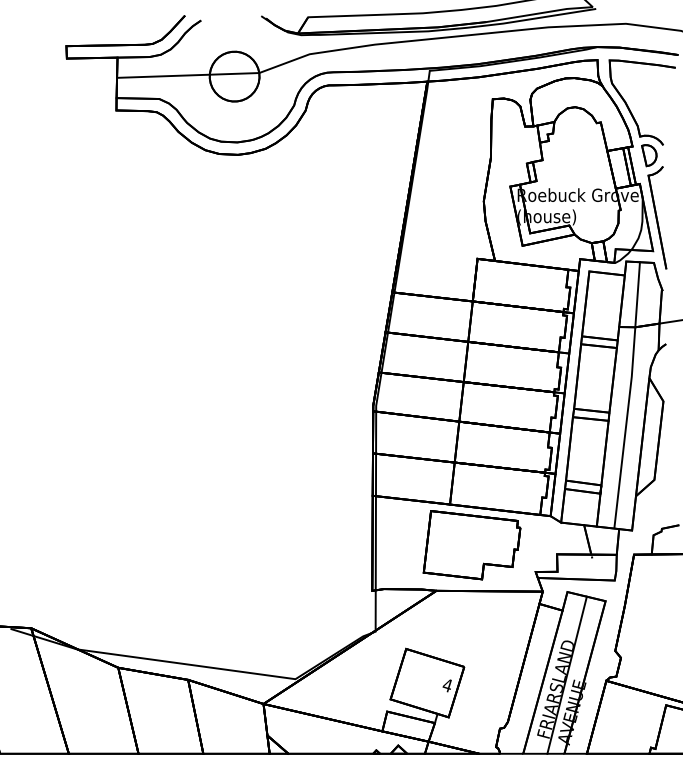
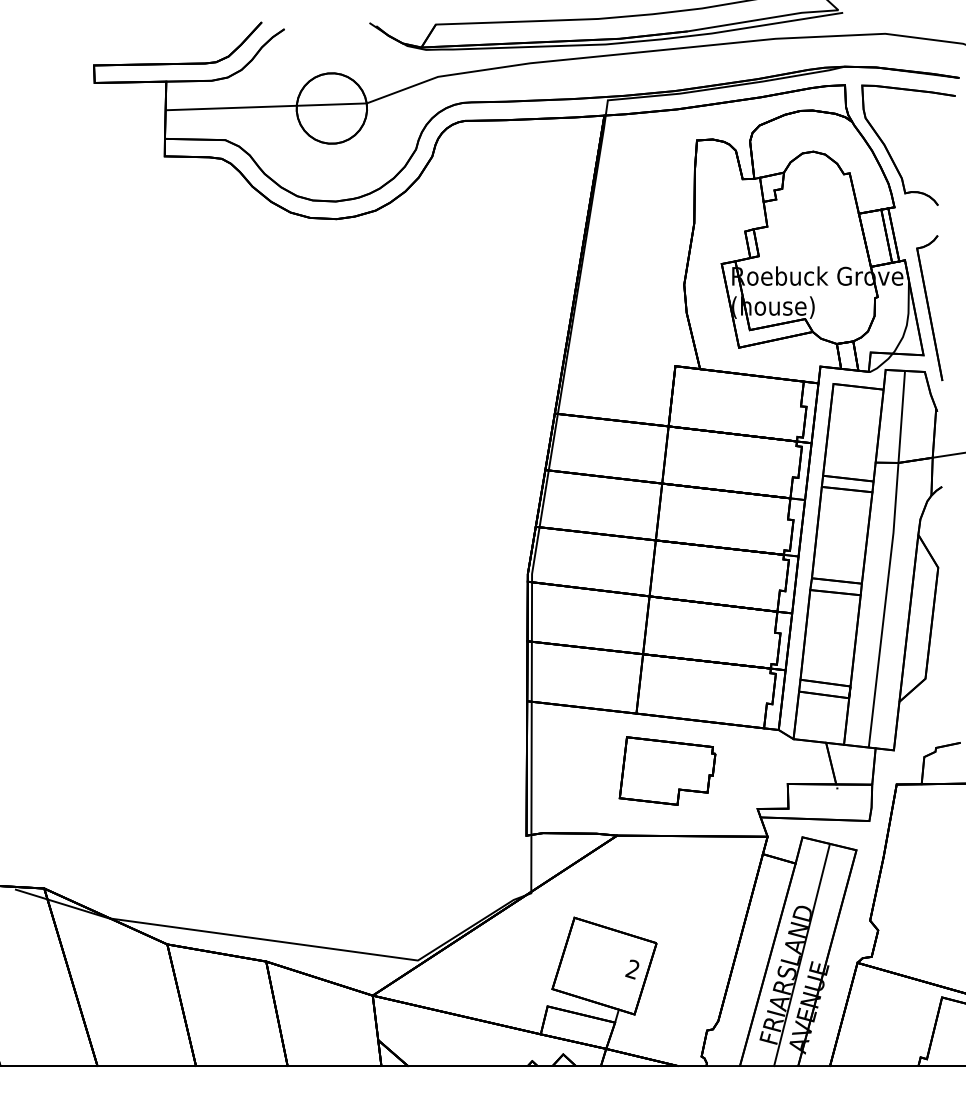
part: (649, 155) -> (918, 220), removed
part: (471, 544) -> (667, 770), size x0.7
text: (447, 685) -> (632, 969), 4 -> 2

